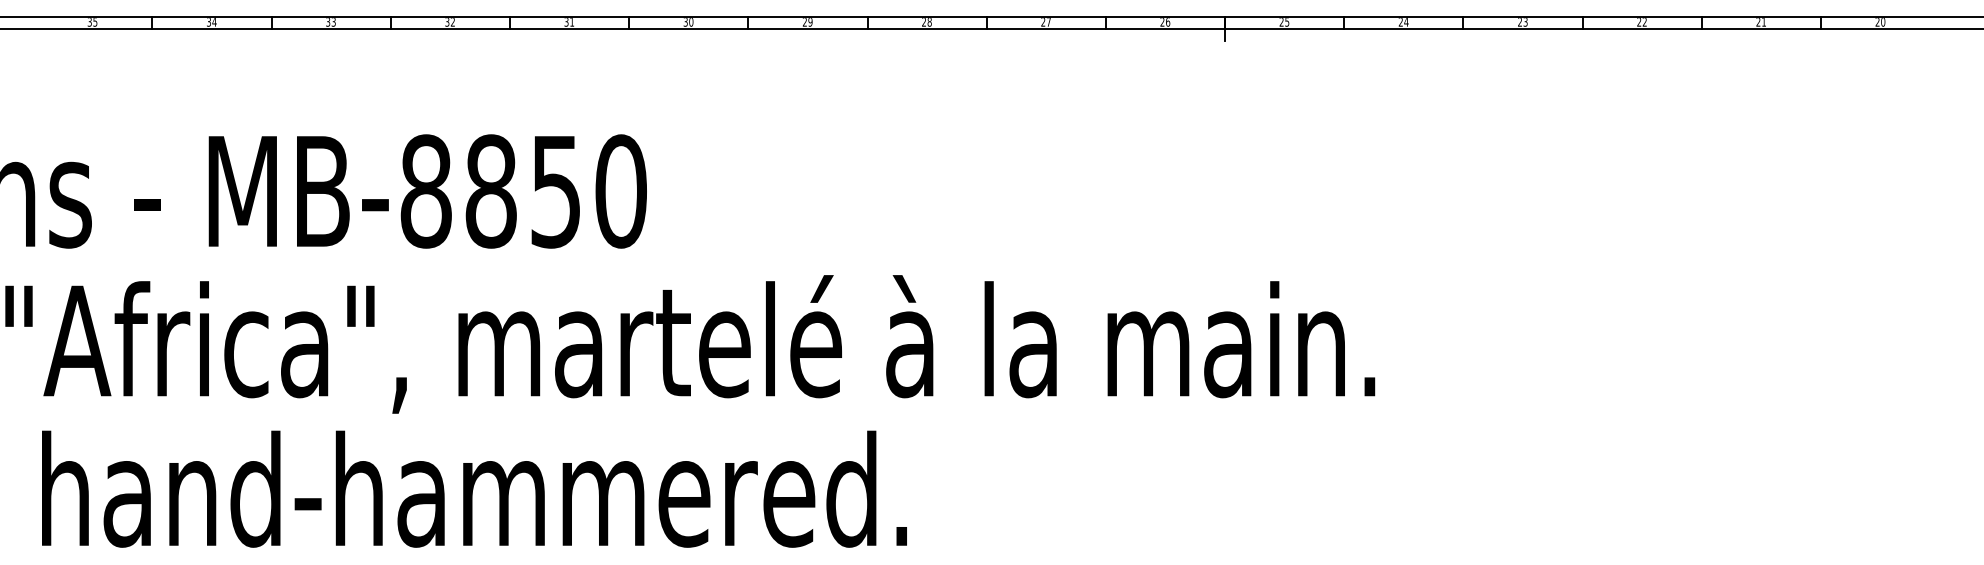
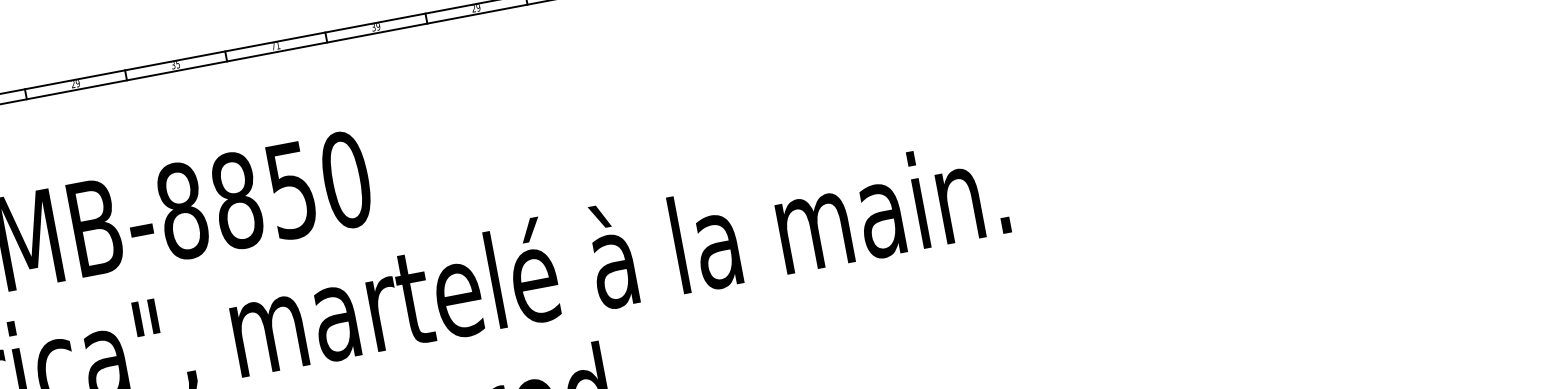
text: (330, 22) -> (75, 84), 33 -> 29
text: (452, 22) -> (177, 64), 32 -> 35
text: (566, 22) -> (273, 46), 31 -> 71
text: (691, 22) -> (378, 26), 30 -> 39

